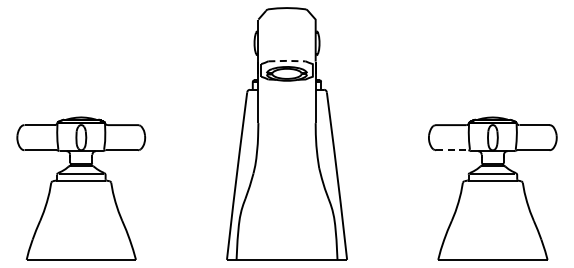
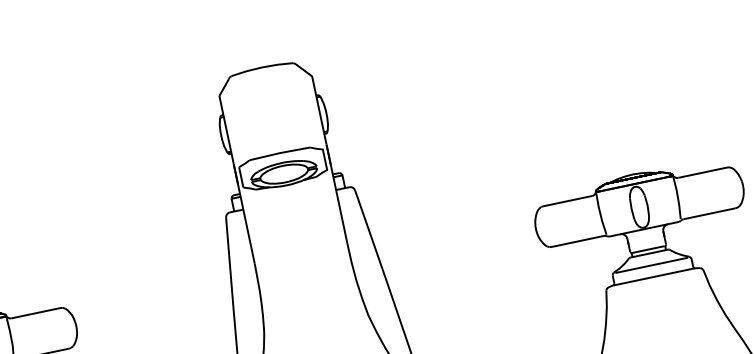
line: (287, 60) -> (280, 152), dashed -> solid
line: (452, 150) -> (578, 241), dashed -> solid

